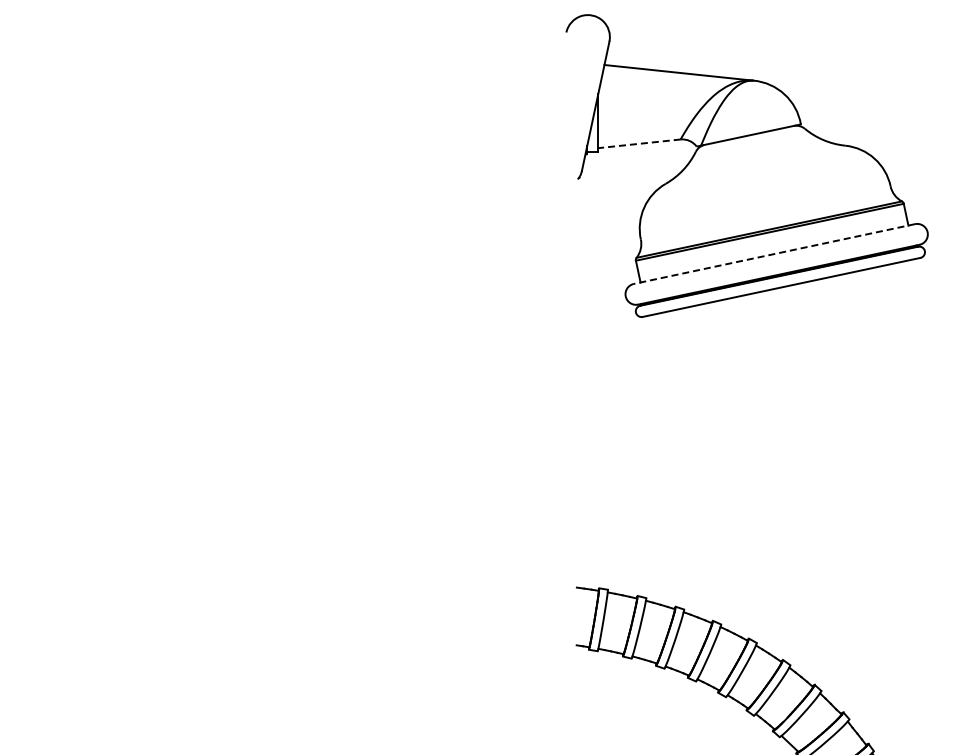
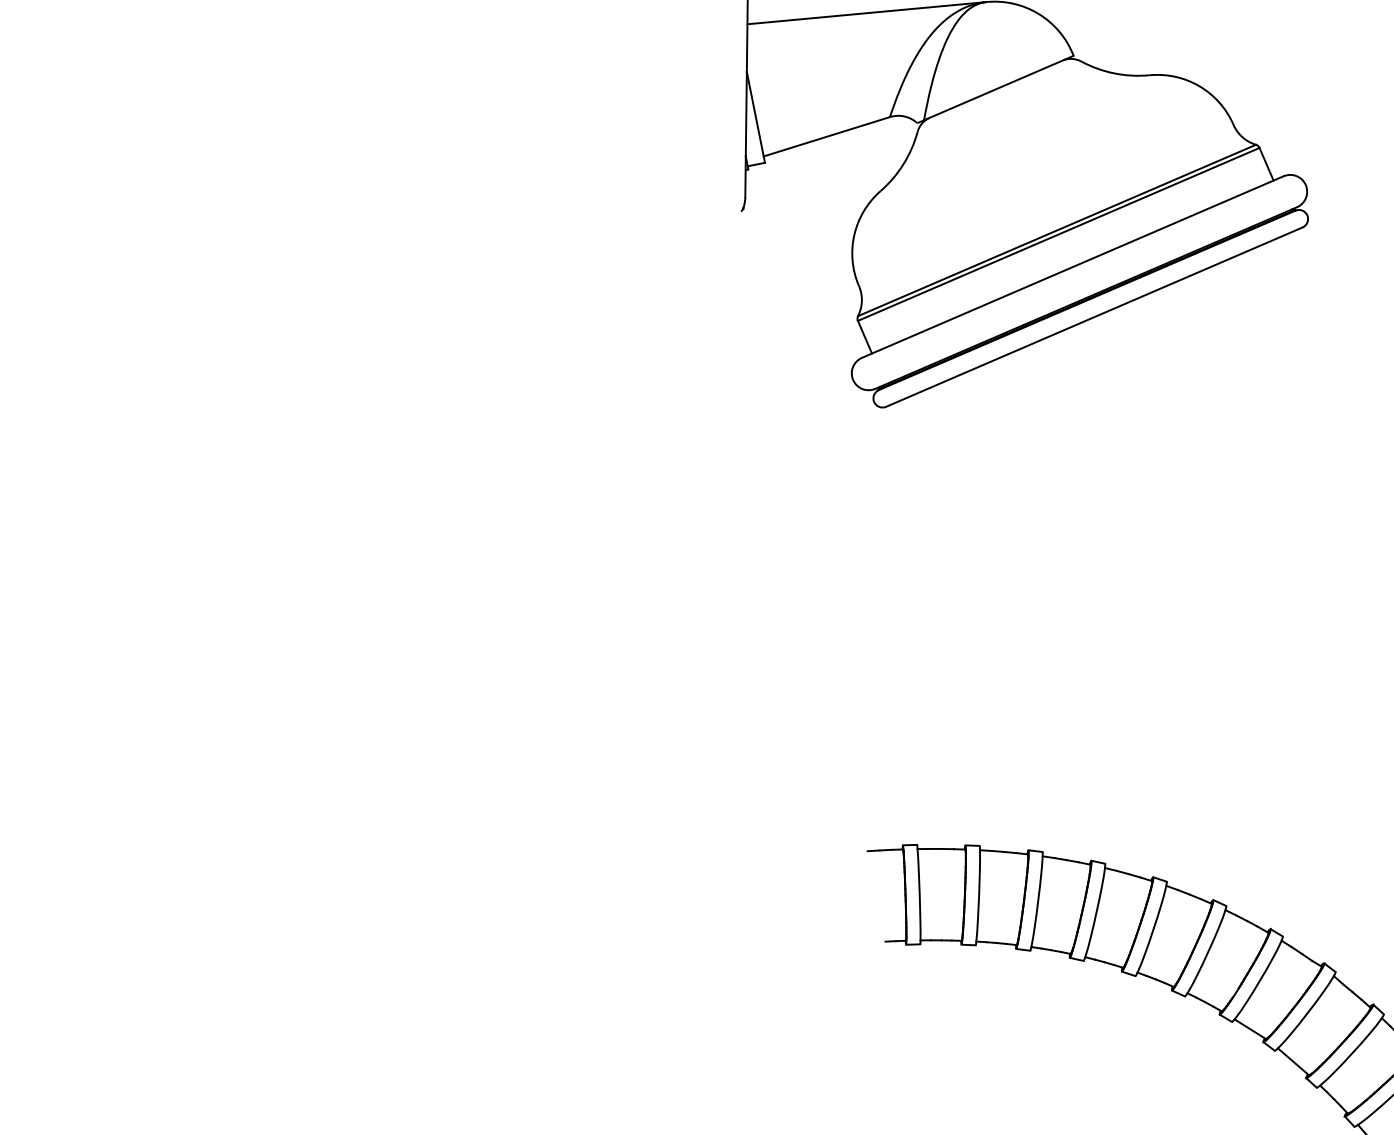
line: (638, 143) -> (825, 136), dashed -> solid
line: (774, 254) -> (1072, 267), dashed -> solid

